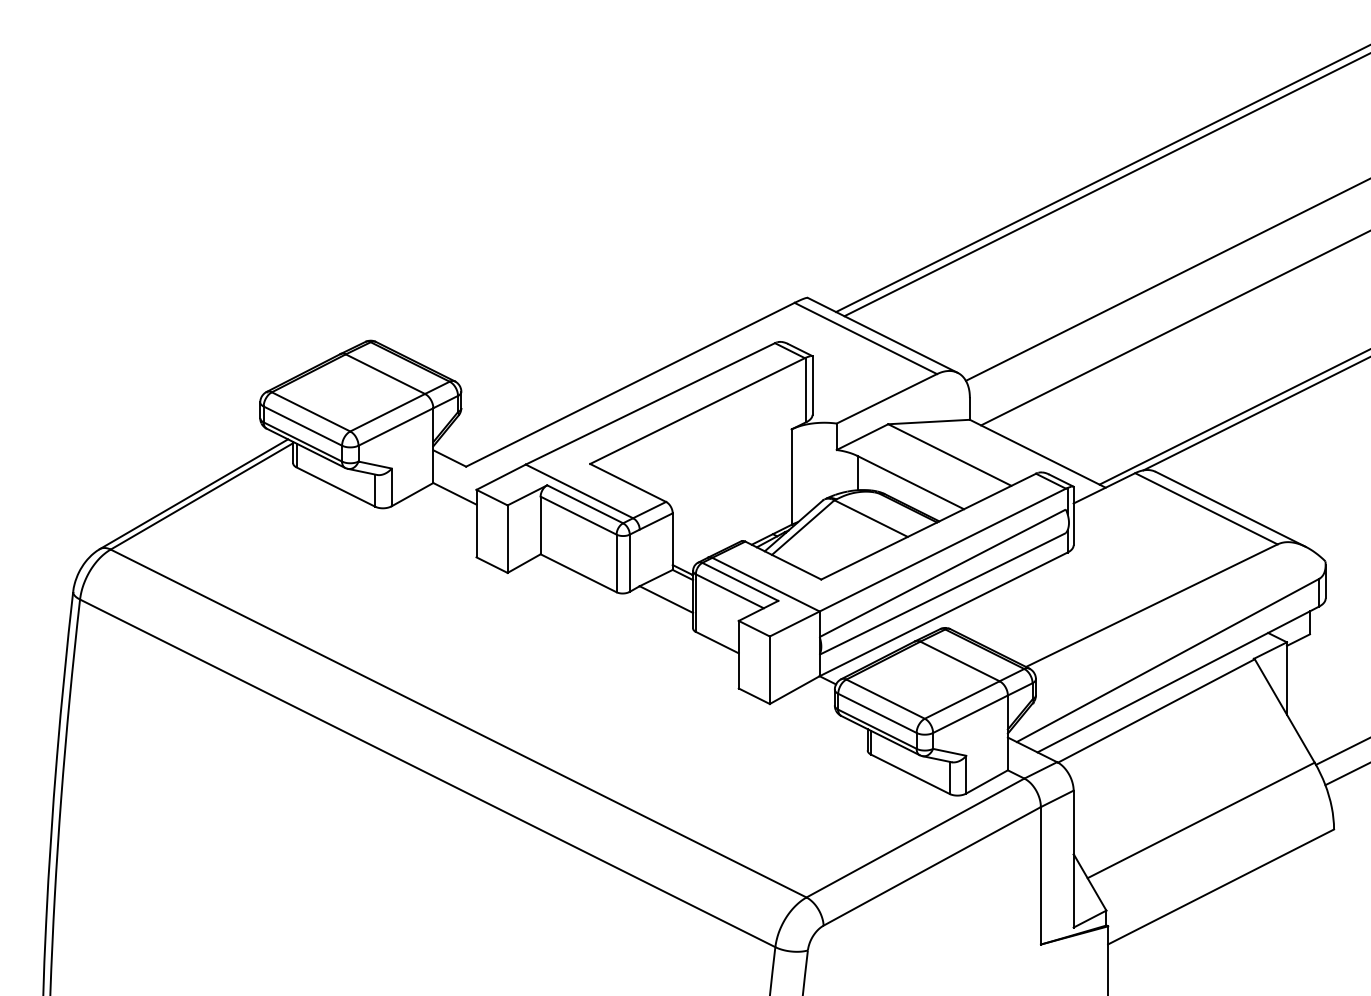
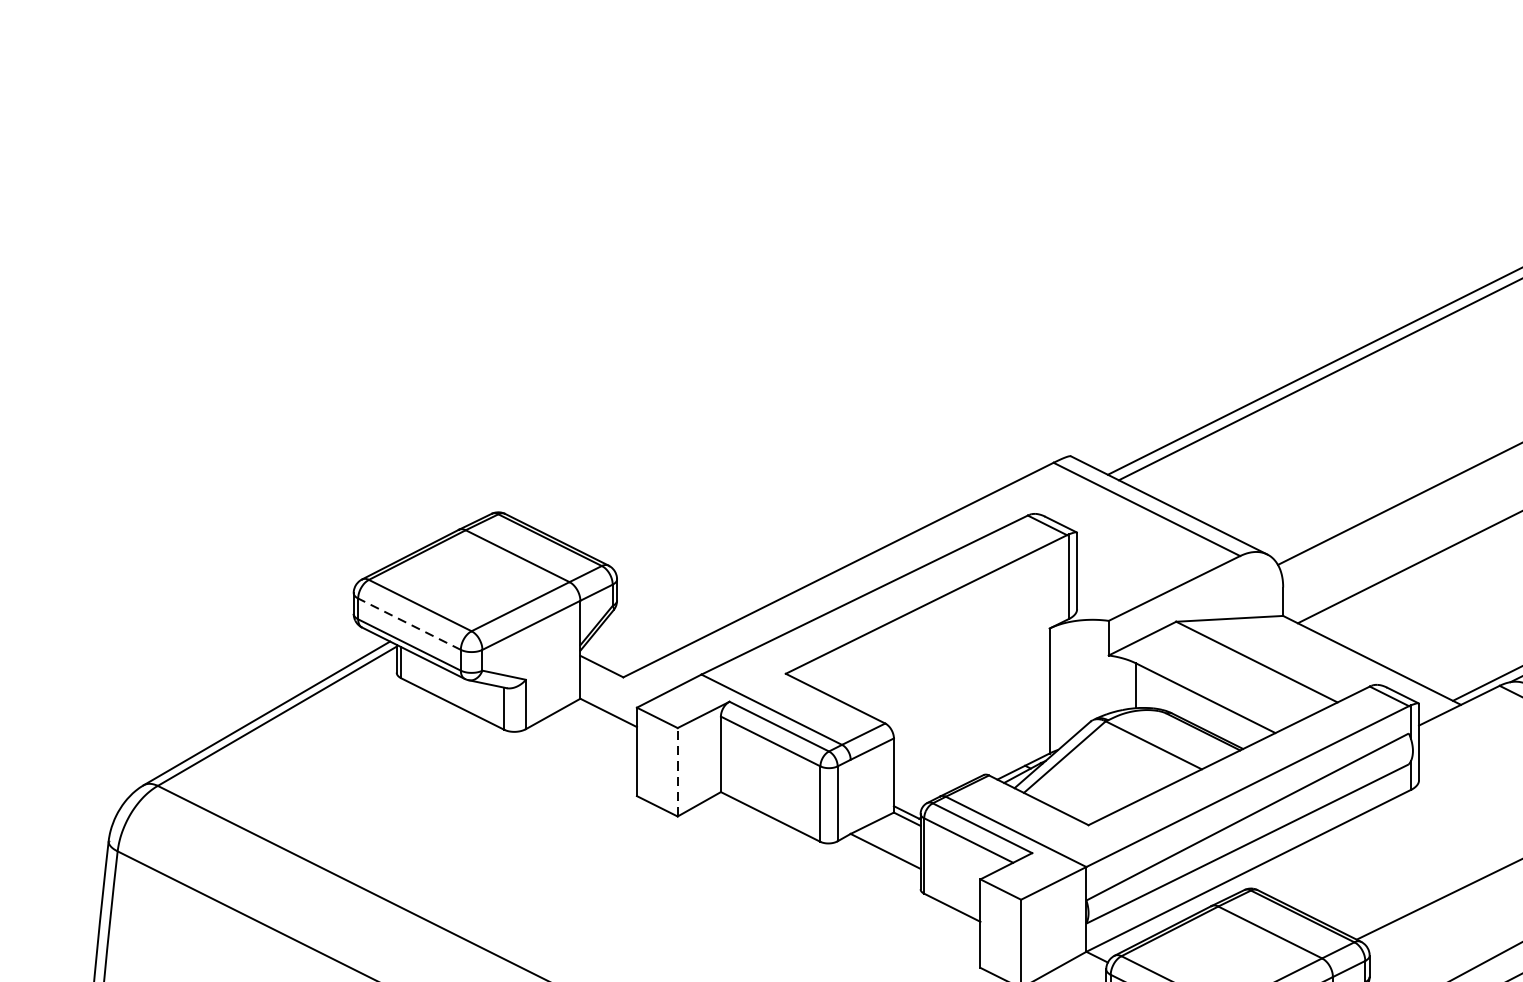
line: (302, 426) -> (409, 624), solid -> dashed
line: (507, 539) -> (677, 772), solid -> dashed

